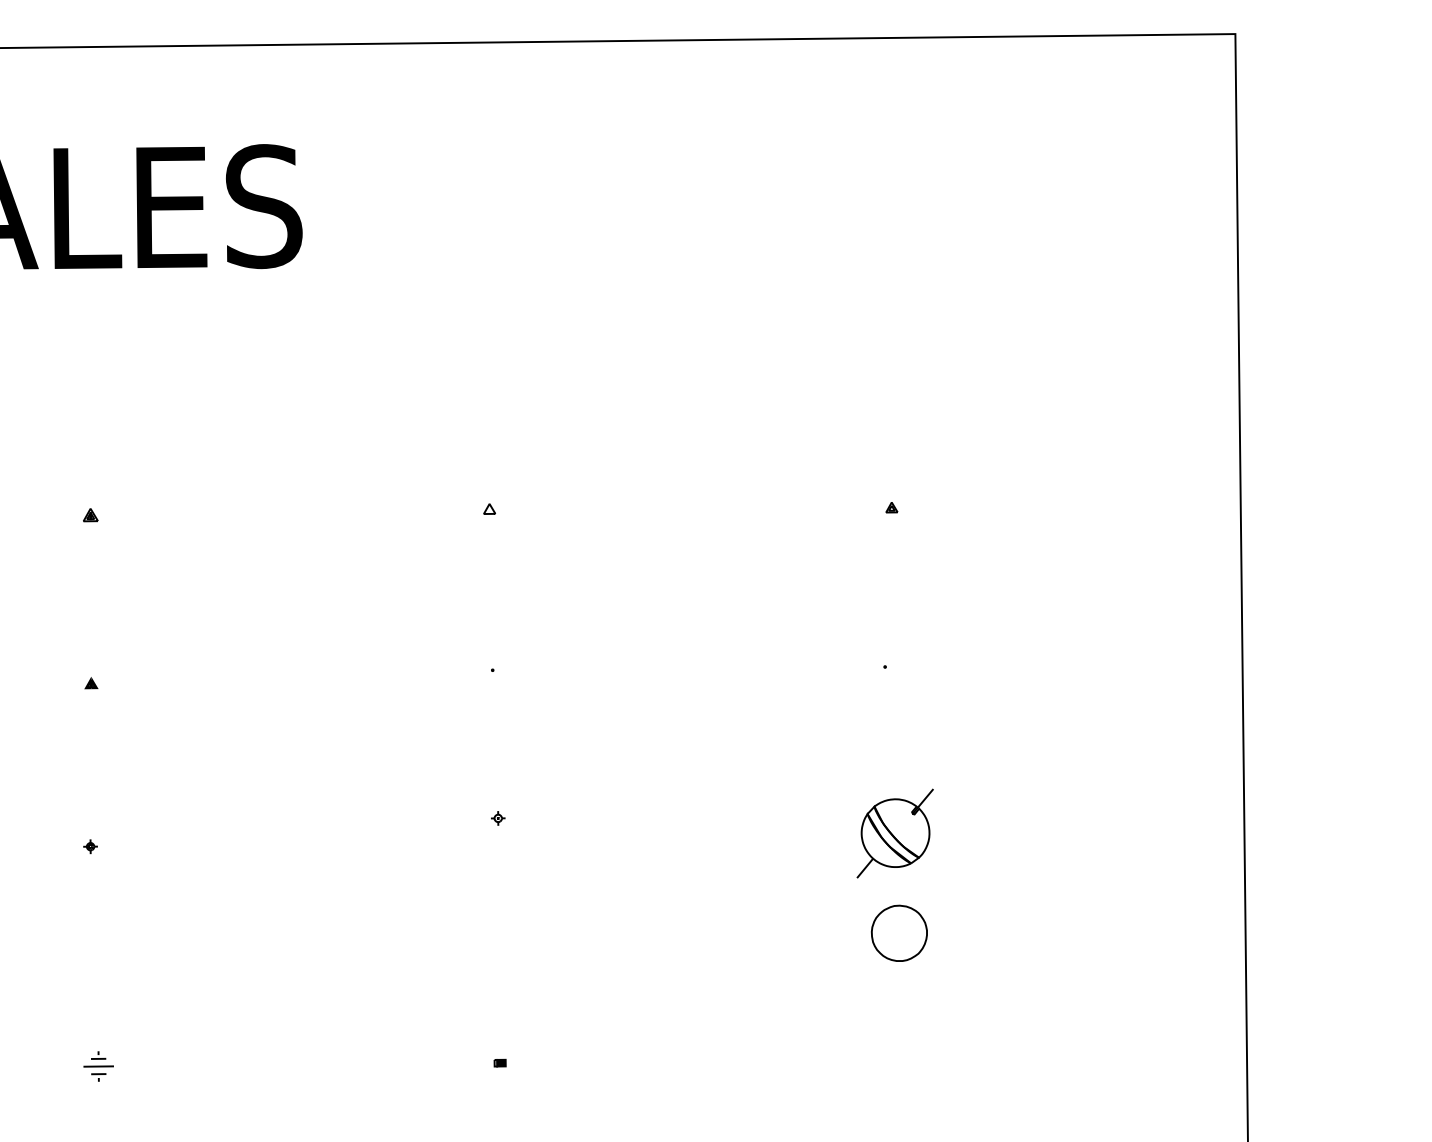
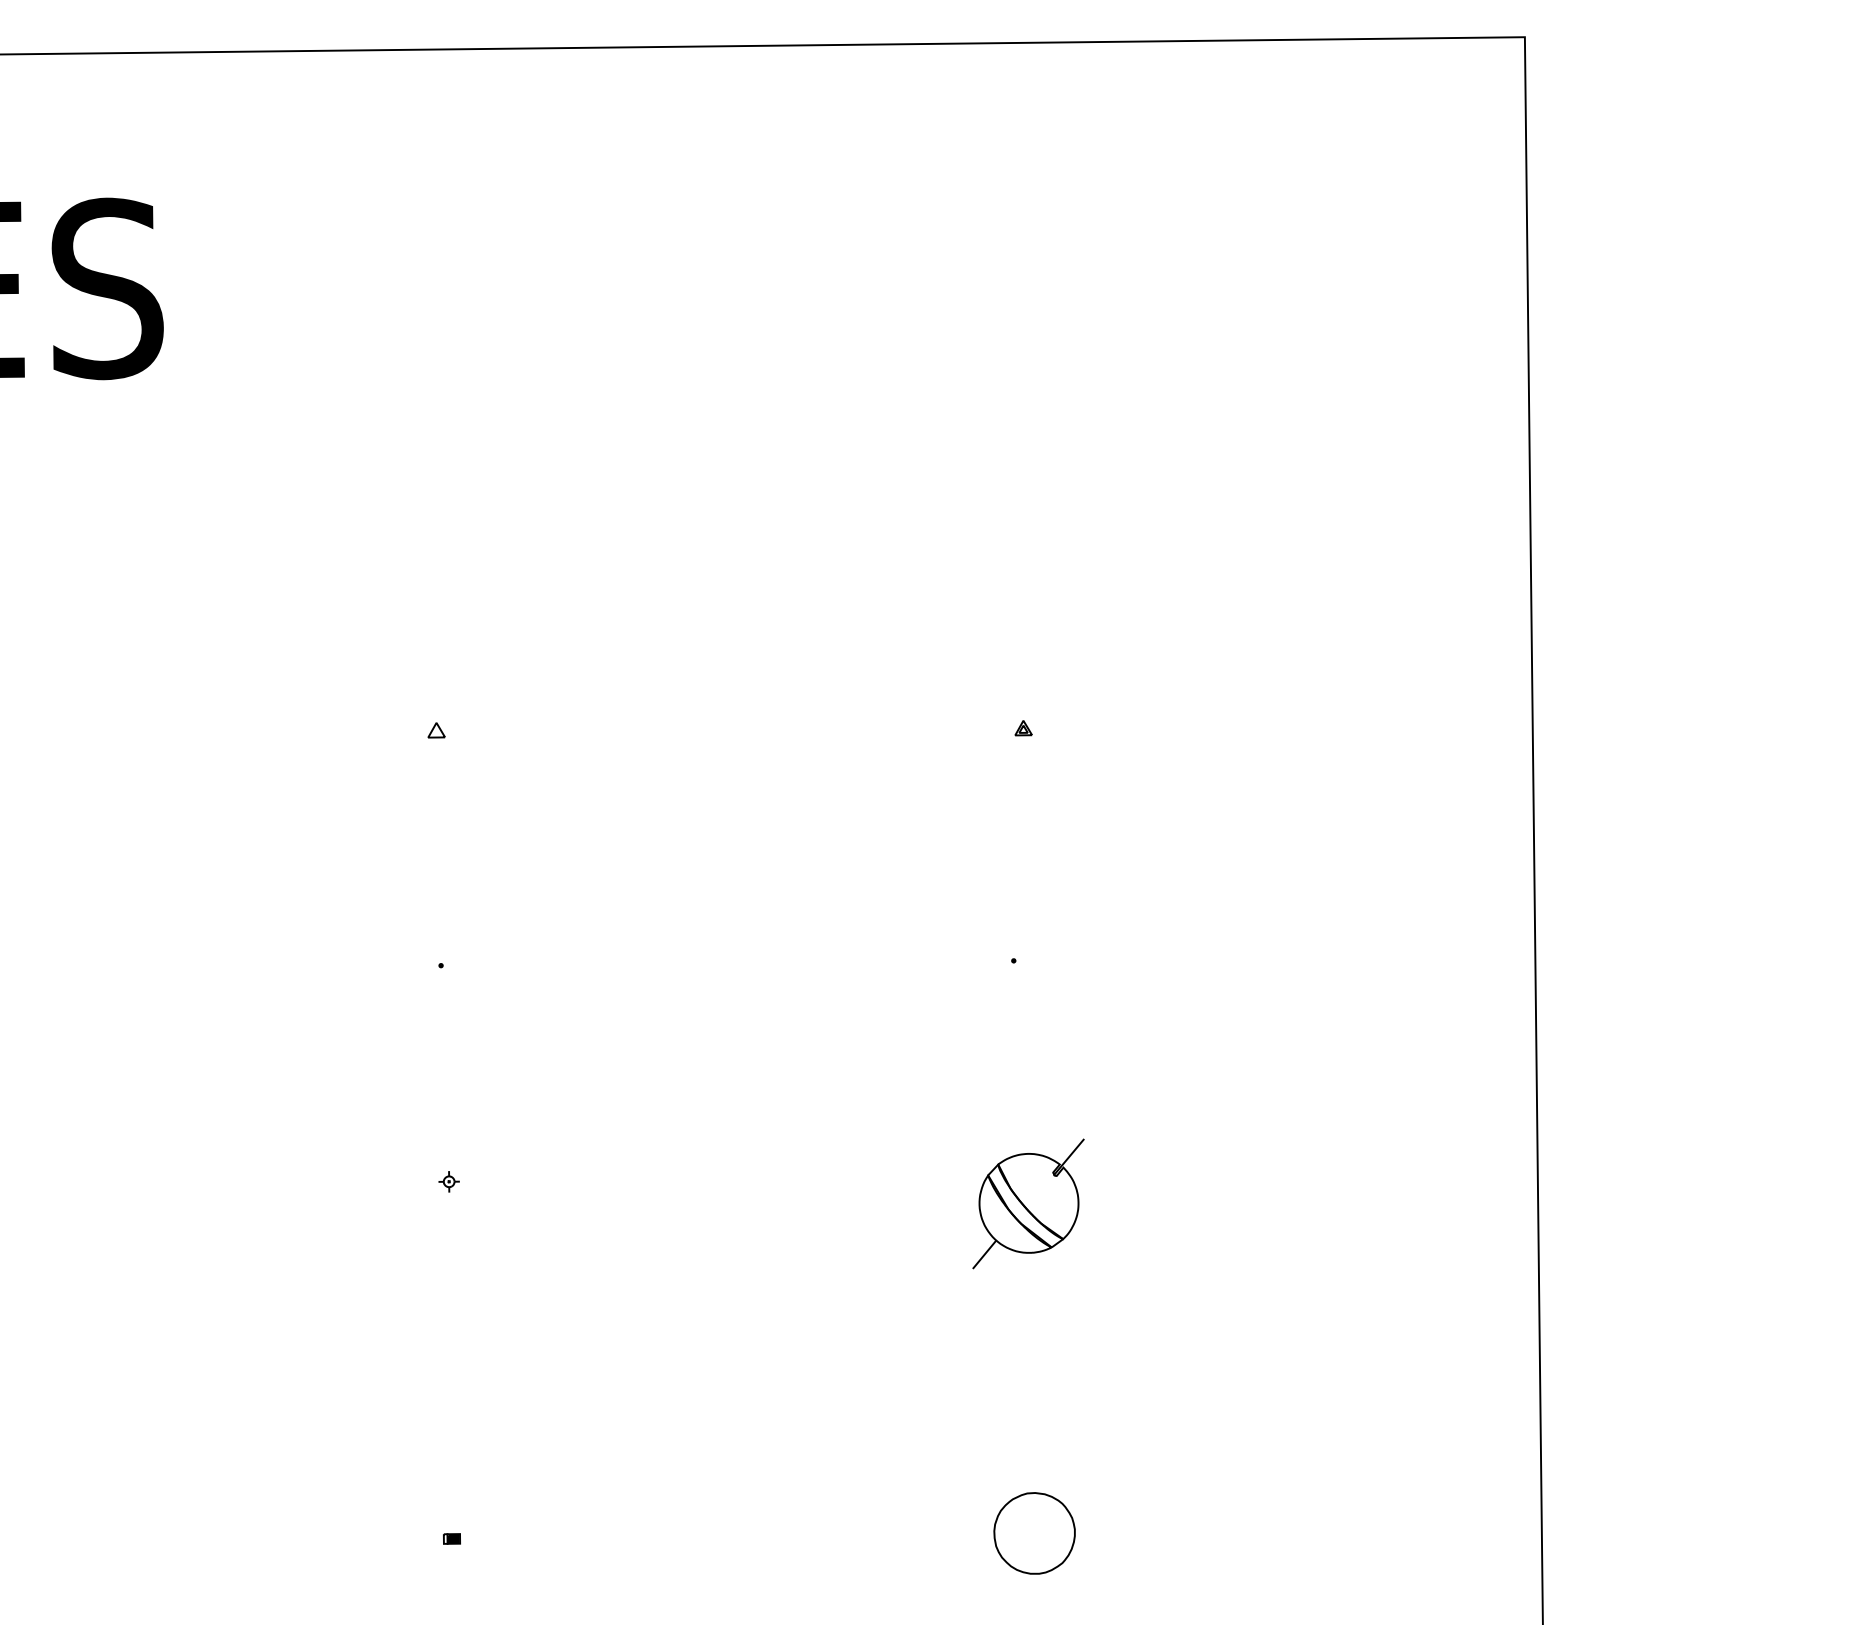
part: (898, 932) -> (1033, 1532), moved

